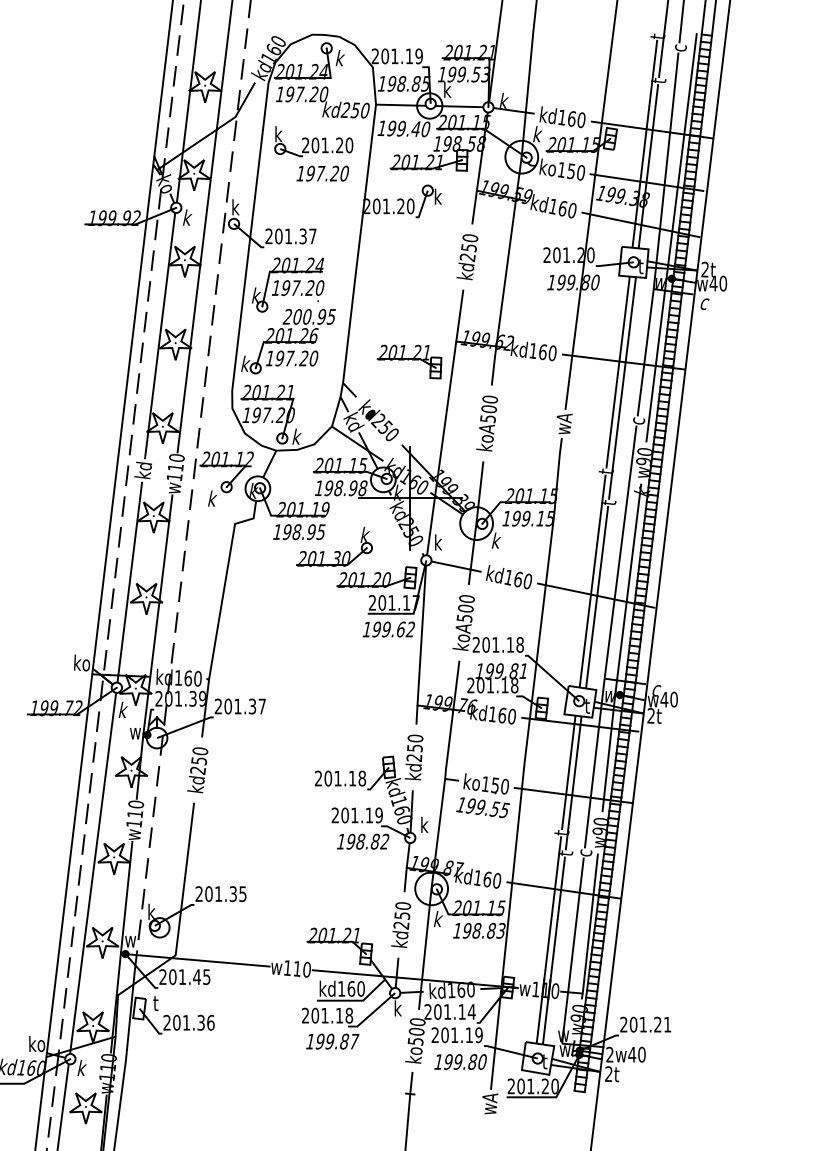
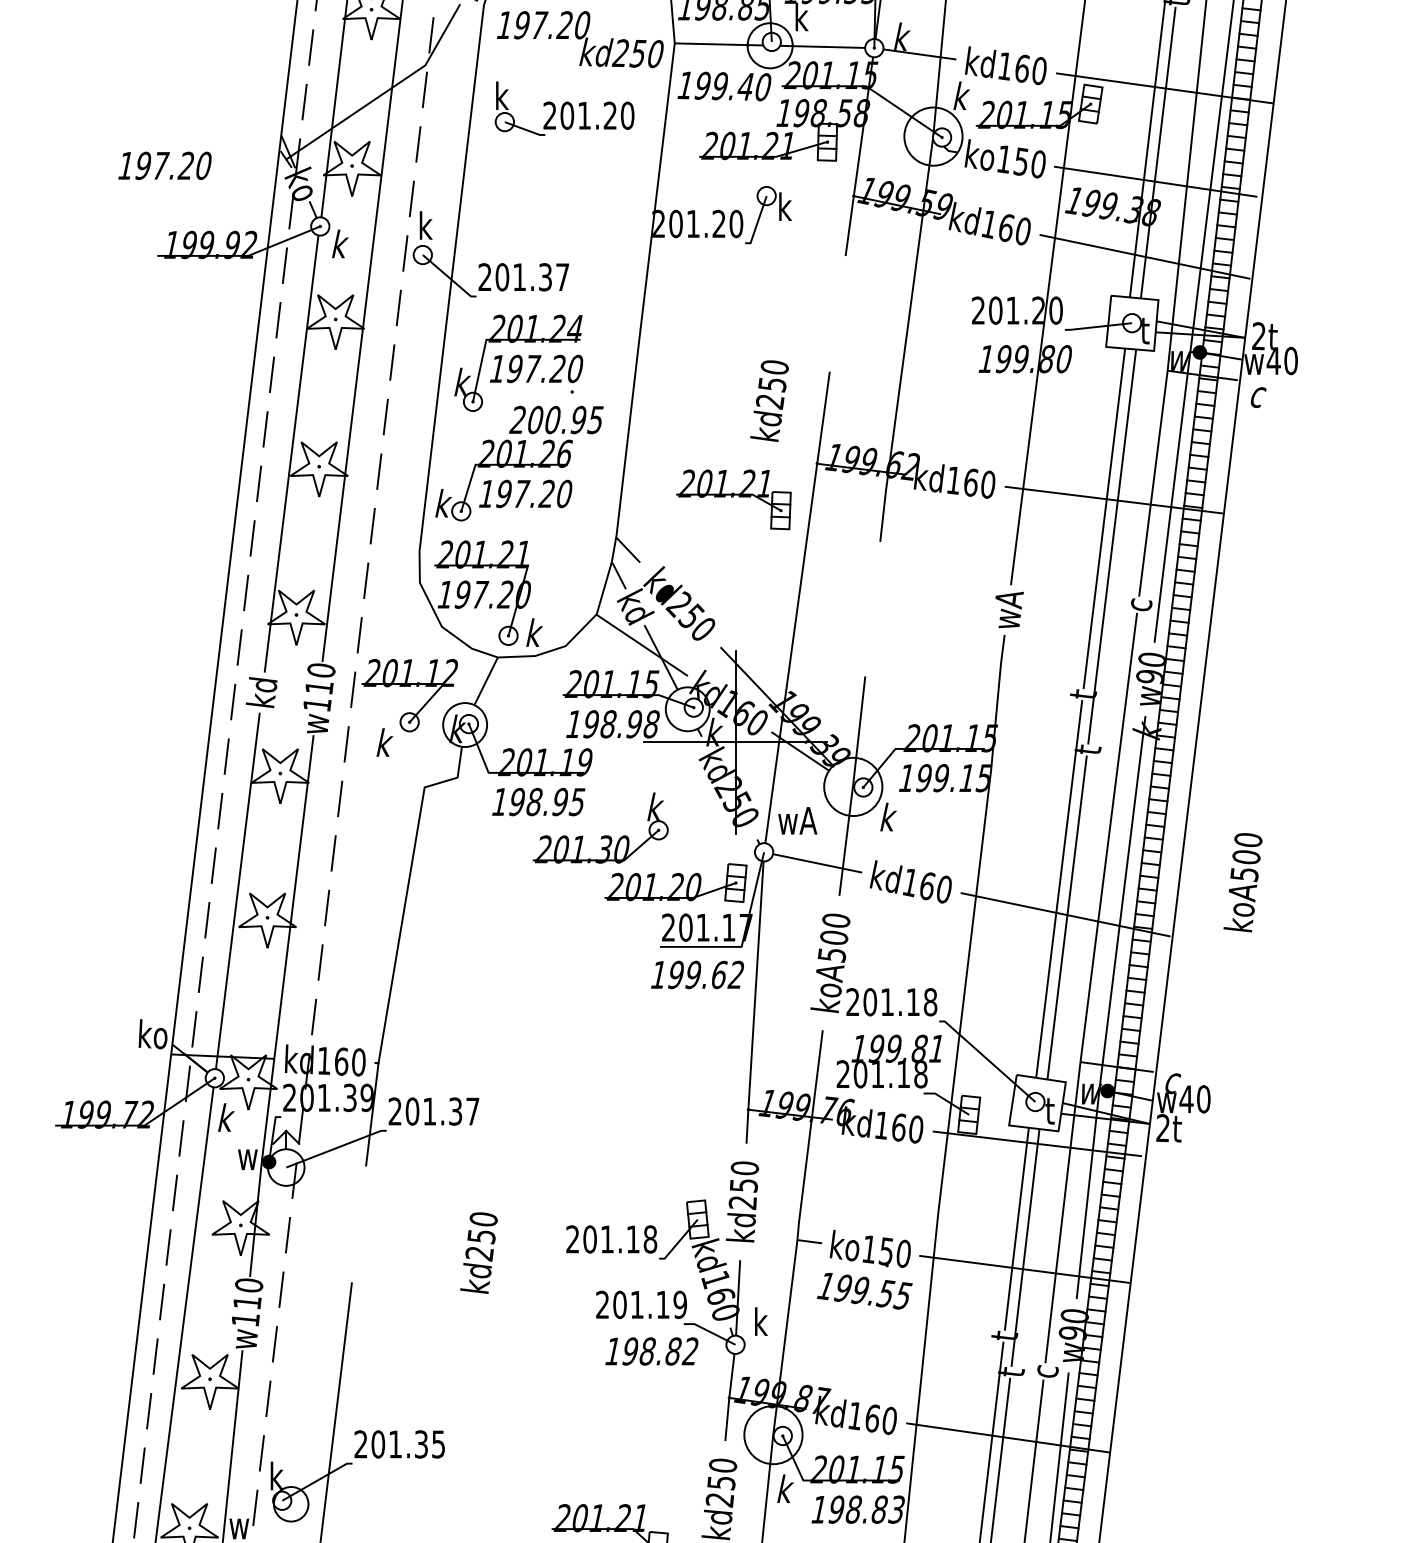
text: (322, 173) -> (164, 165), moved
text: (467, 257) -> (769, 401), moved
text: (487, 423) -> (1243, 882), moved
text: (445, 542) -> (798, 820), k -> wA
text: (197, 770) -> (478, 1253), moved

